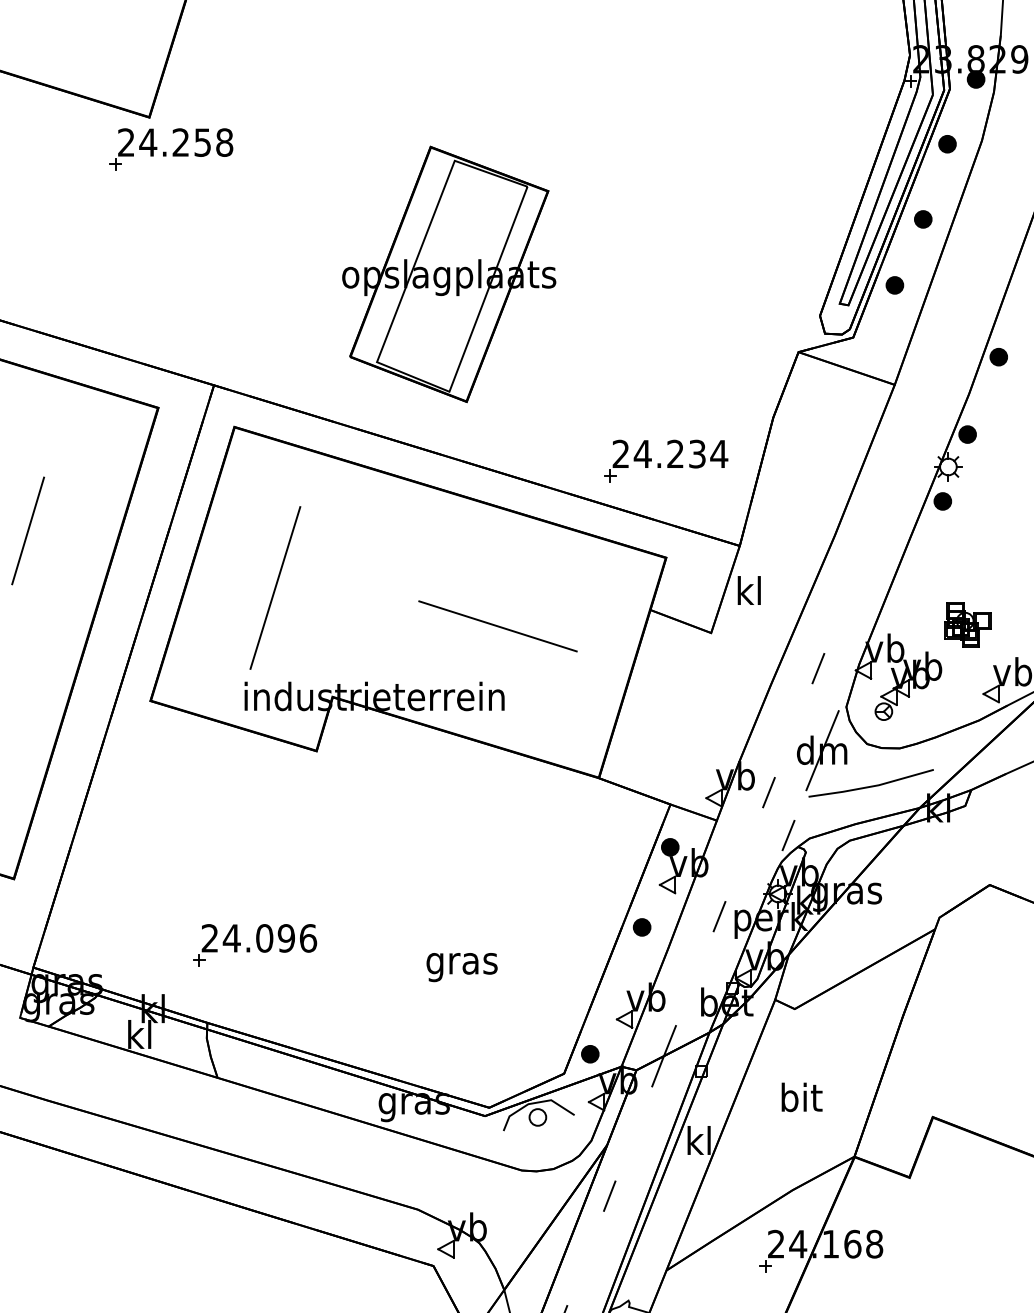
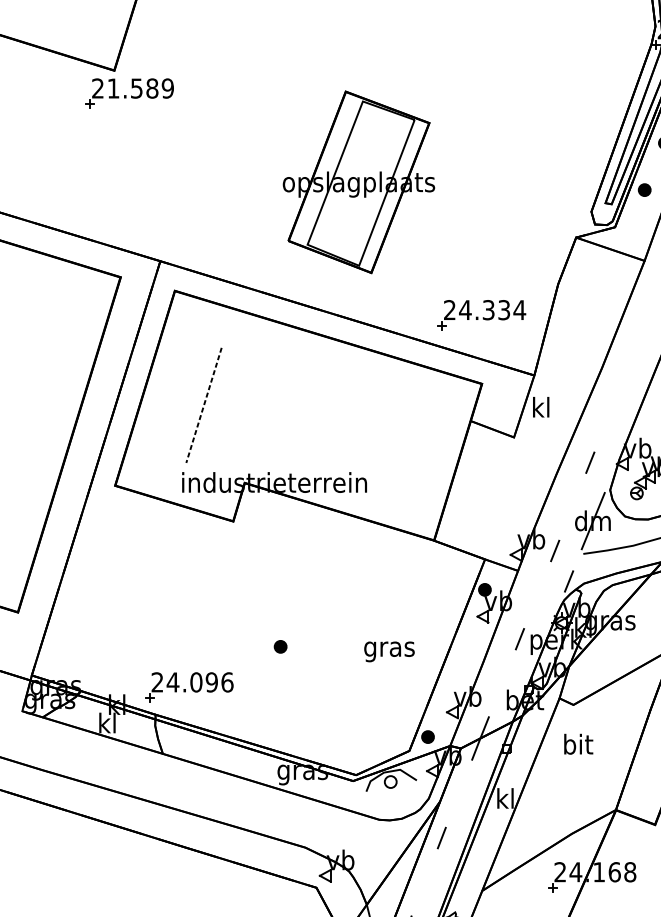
text: (186, 142) -> (140, 88), 24.258 -> 21.589
part: (449, 274) -> (359, 182), moved
text: (675, 454) -> (488, 310), 24.234 -> 24.334
line: (28, 530) -> (28, 364), removed
line: (275, 588) -> (204, 405), solid -> dashed
line: (497, 626) -> (362, 432), removed
part: (641, 927) -> (280, 646), moved
part: (255, 945) -> (189, 687), moved
text: (461, 967) -> (389, 651), moved
text: (801, 1097) -> (578, 744), moved

